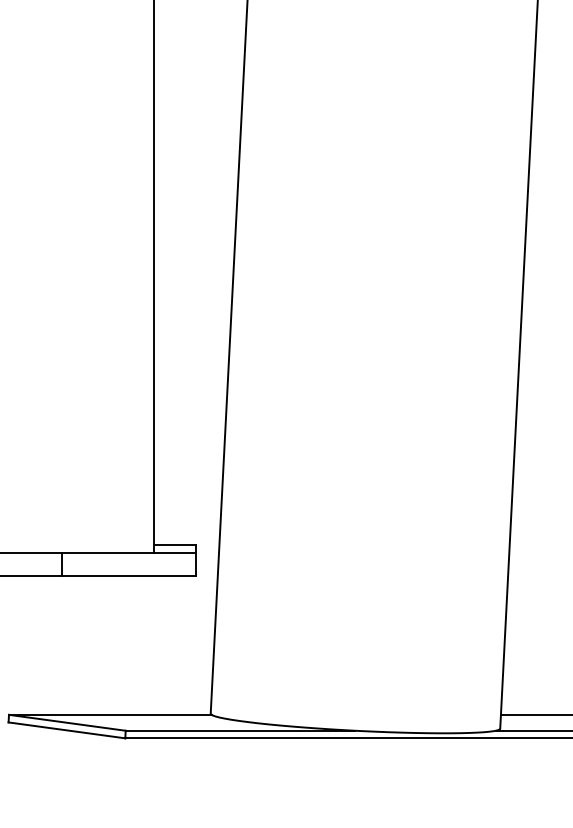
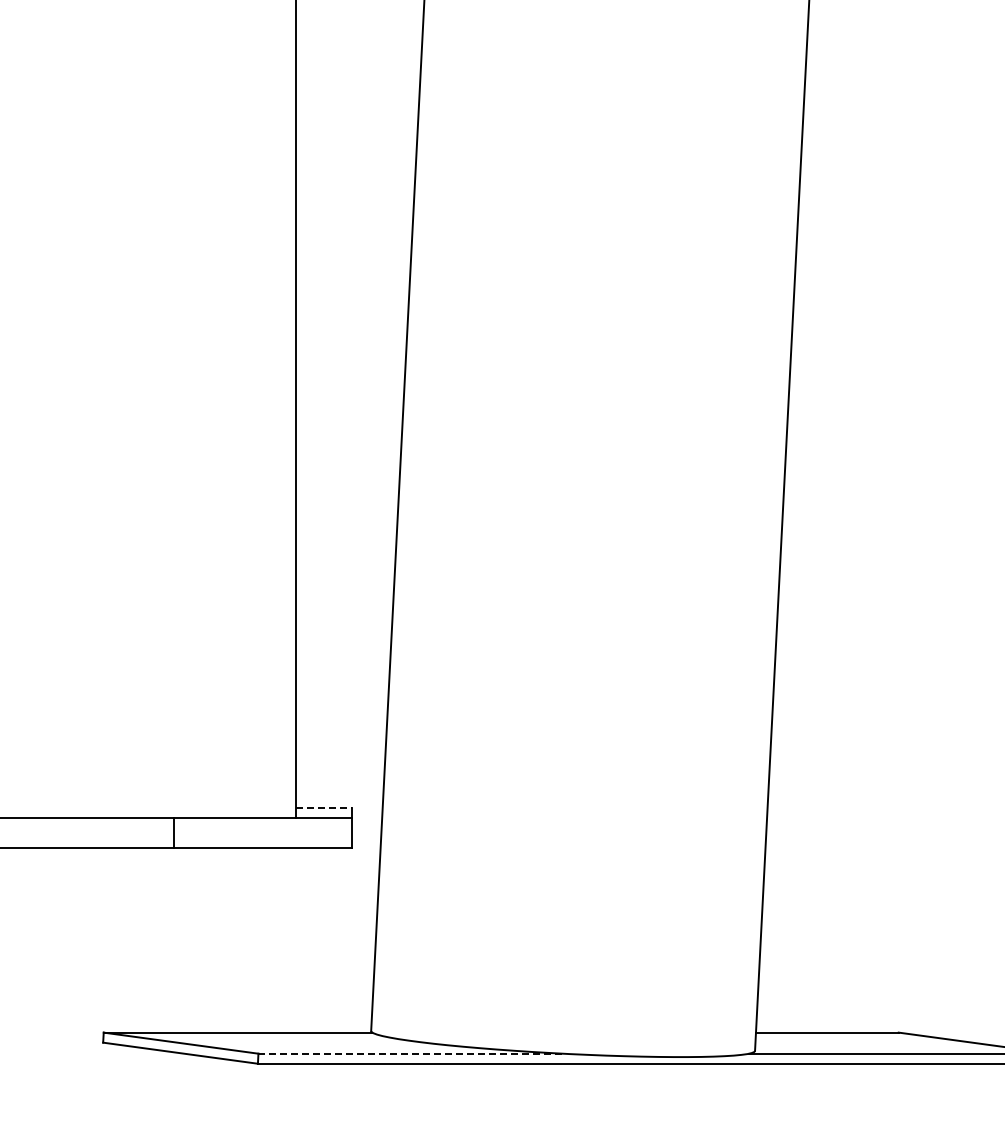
line: (175, 545) -> (324, 808), solid -> dashed
line: (241, 730) -> (411, 1053), solid -> dashed

